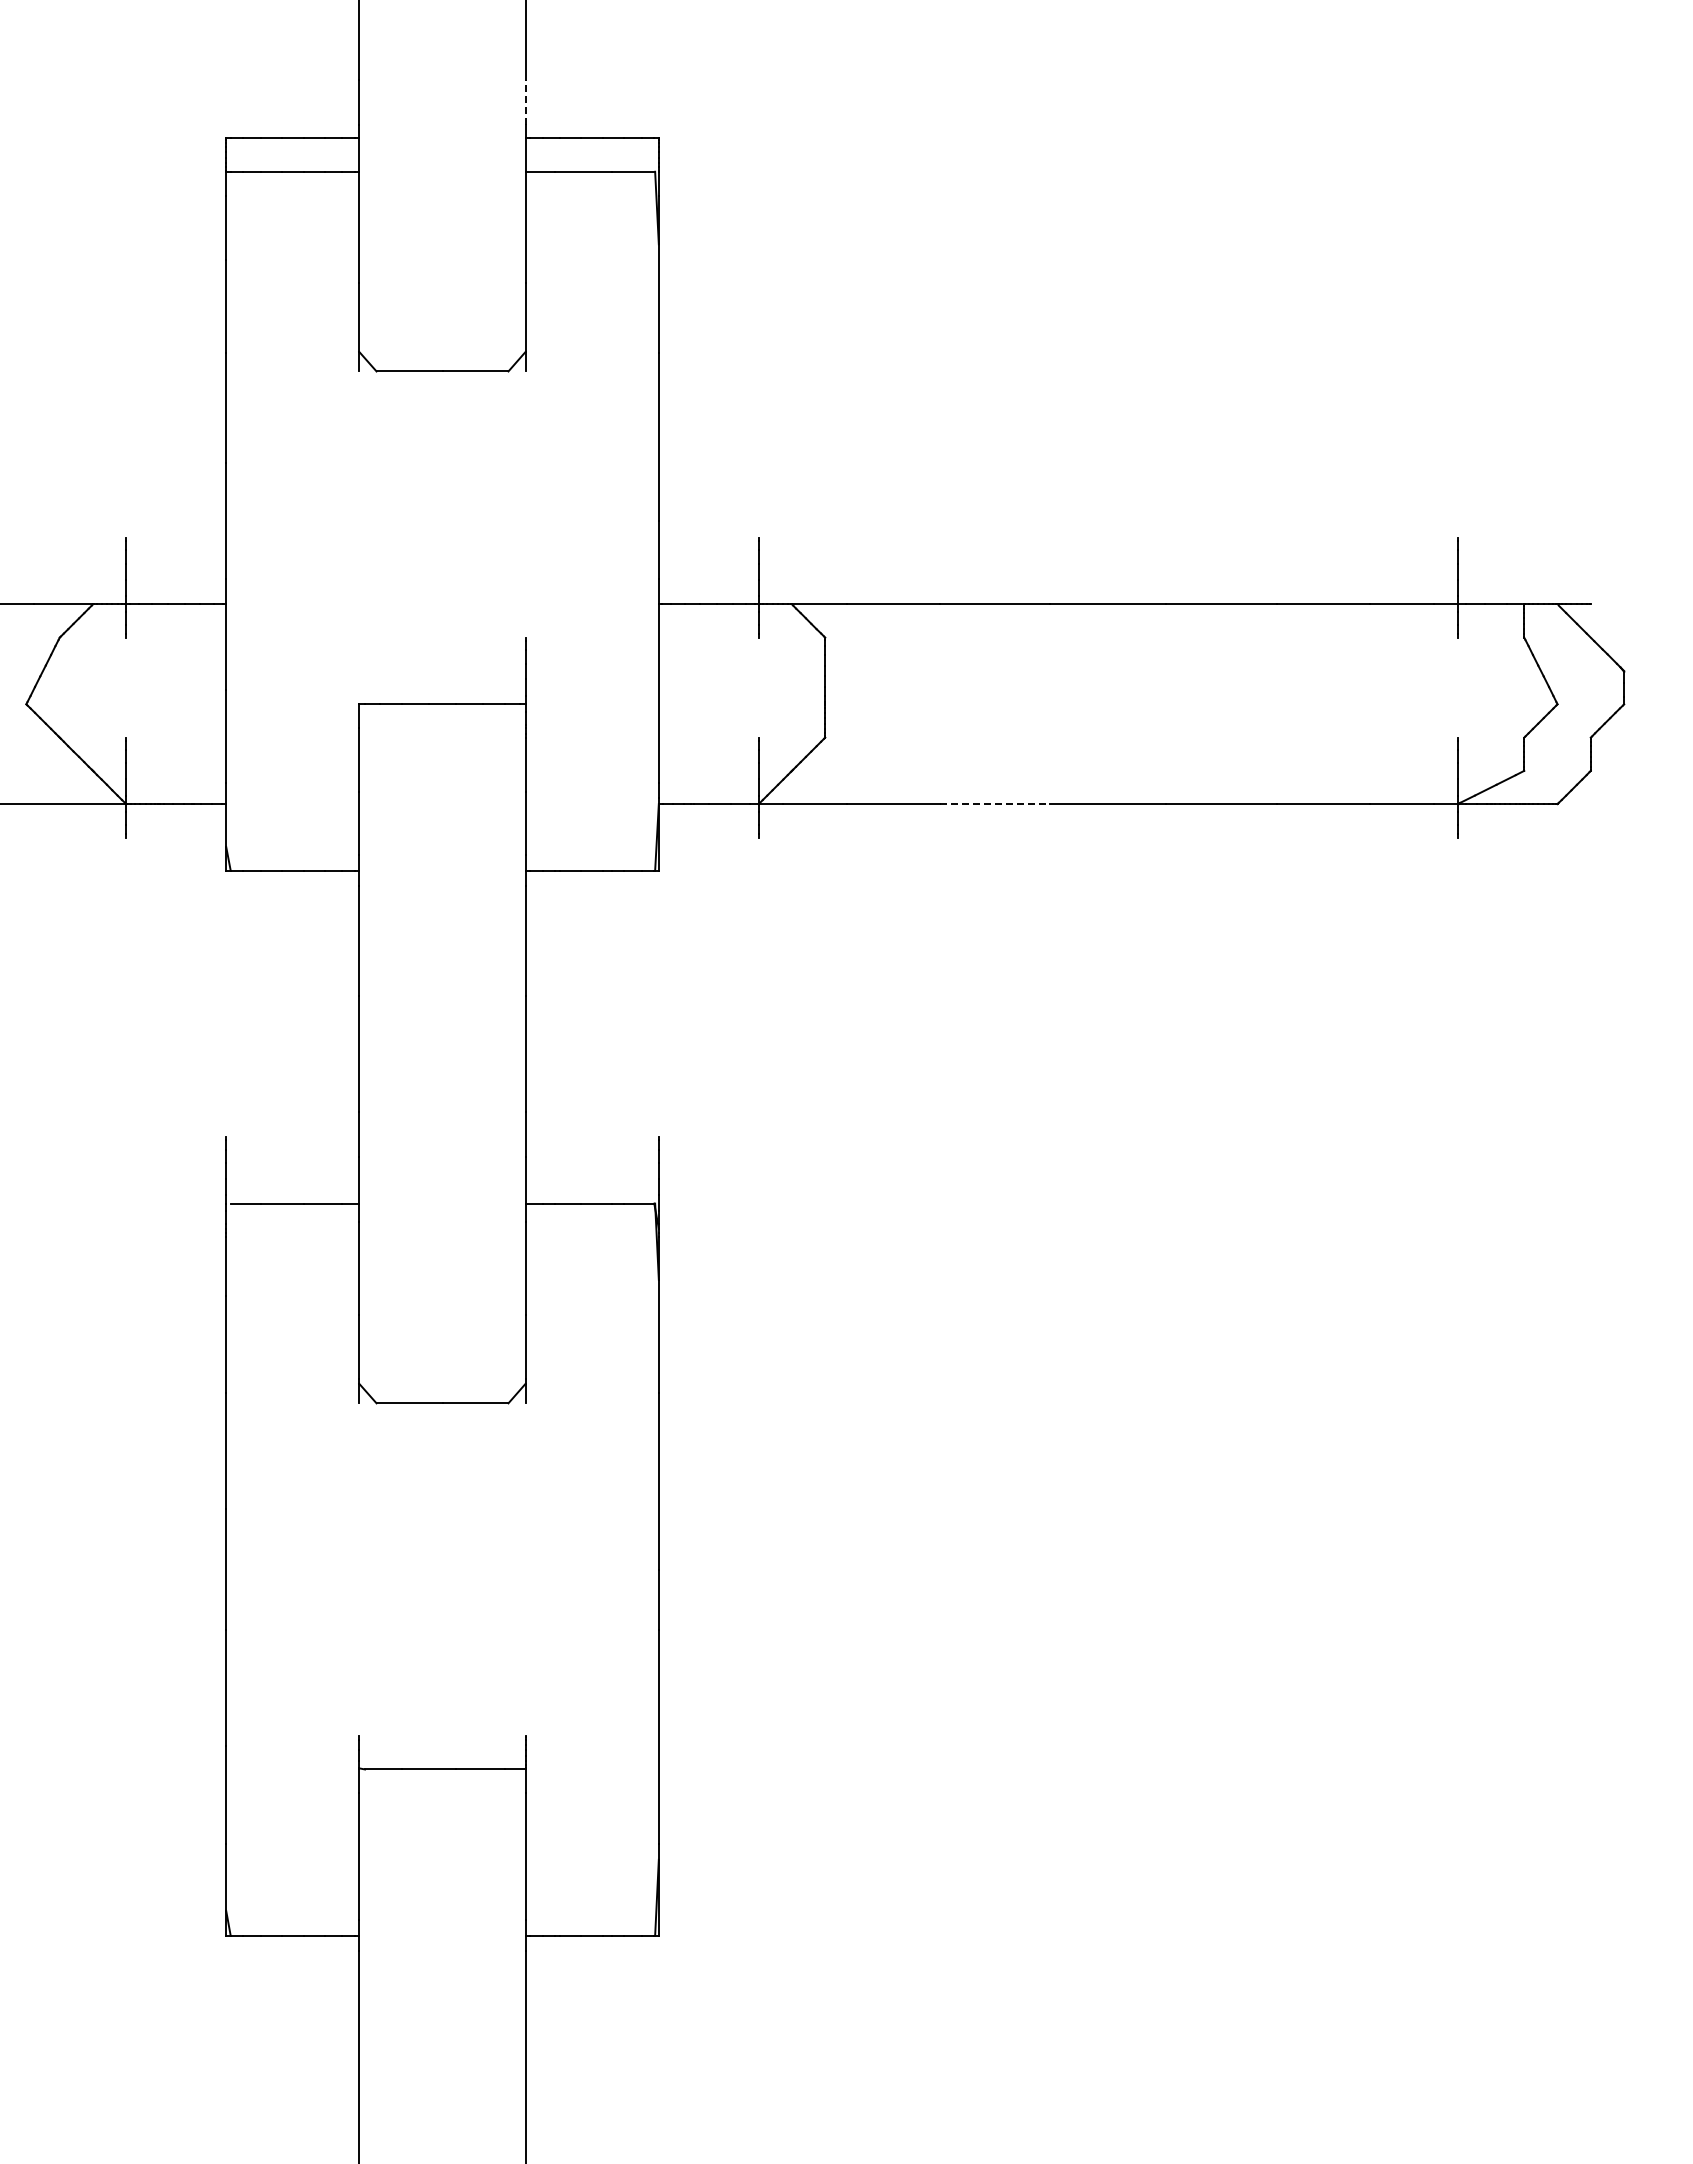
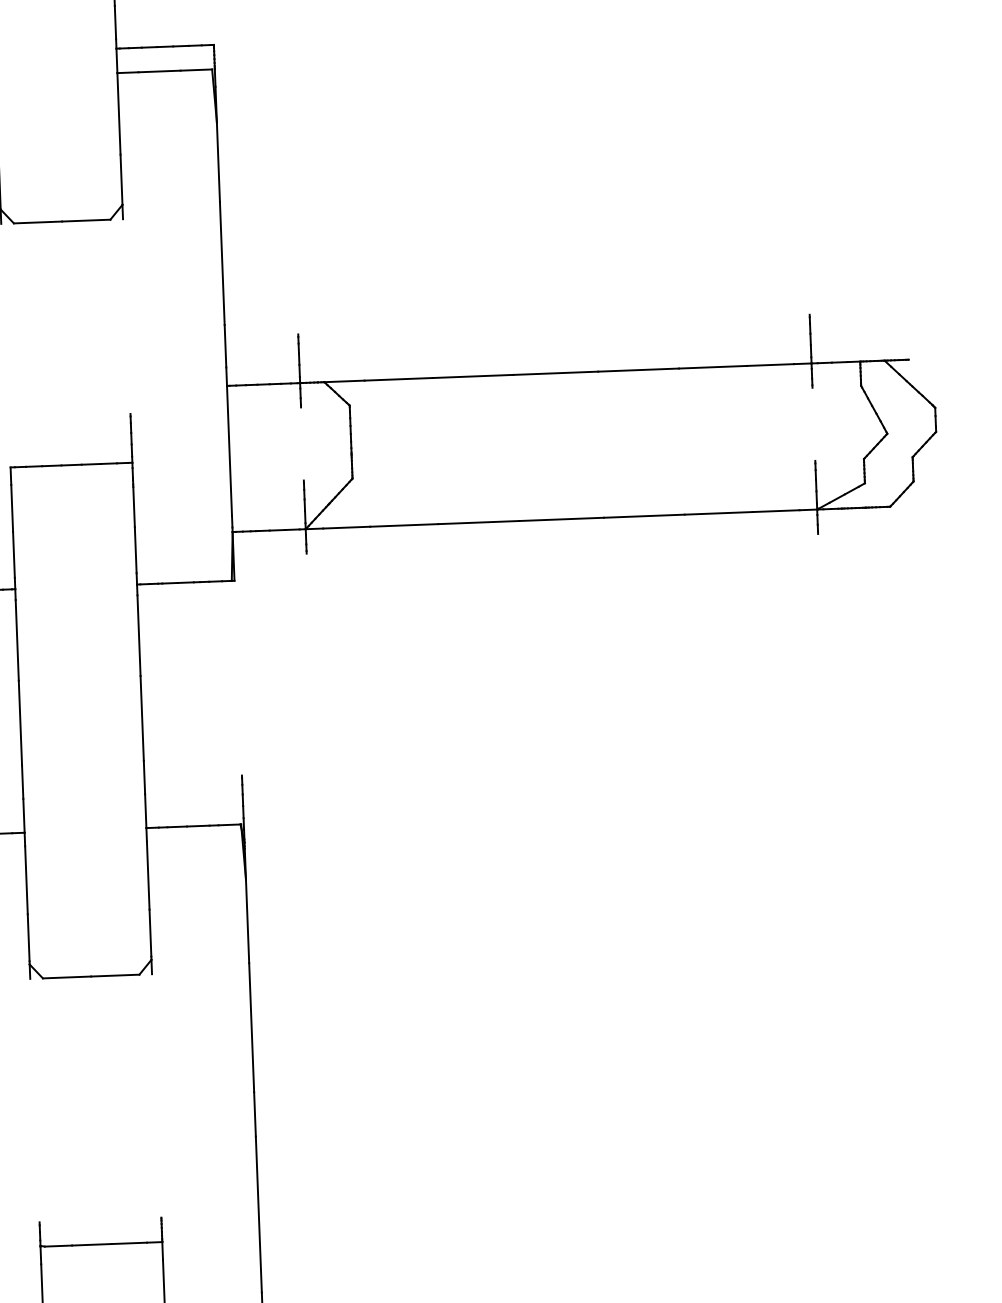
line: (525, 102) -> (115, 22), dashed -> solid
line: (995, 804) -> (478, 522), dashed -> solid

